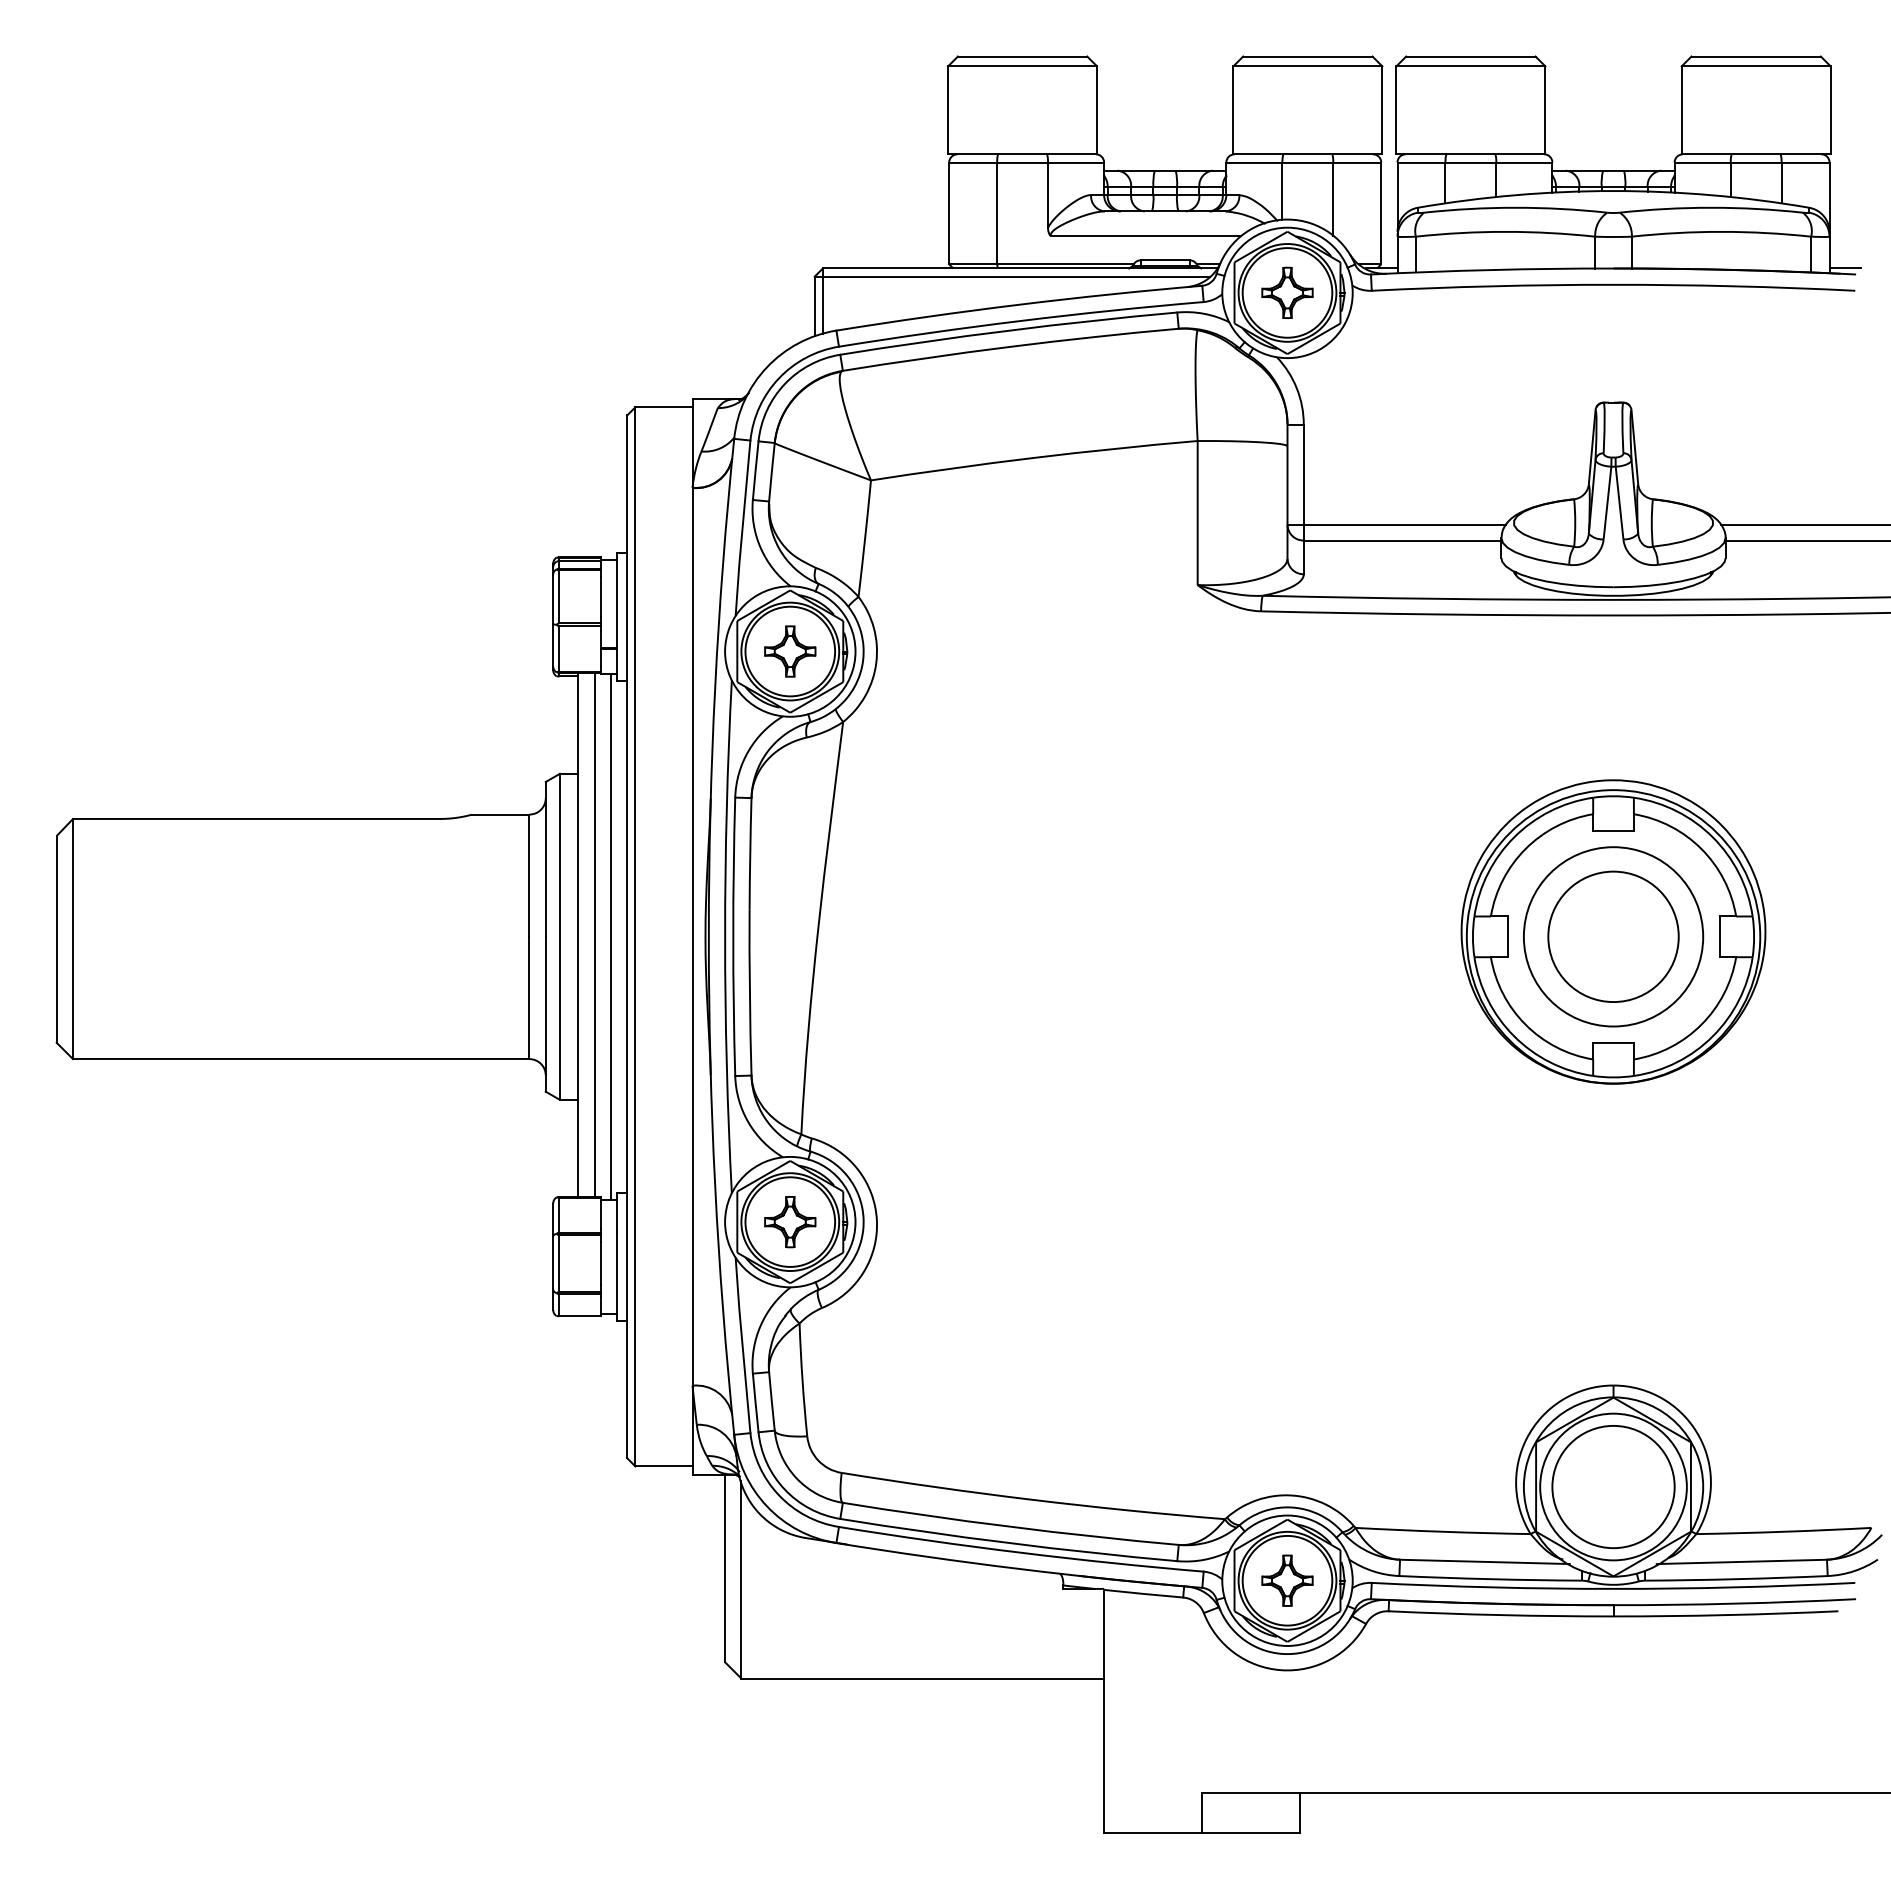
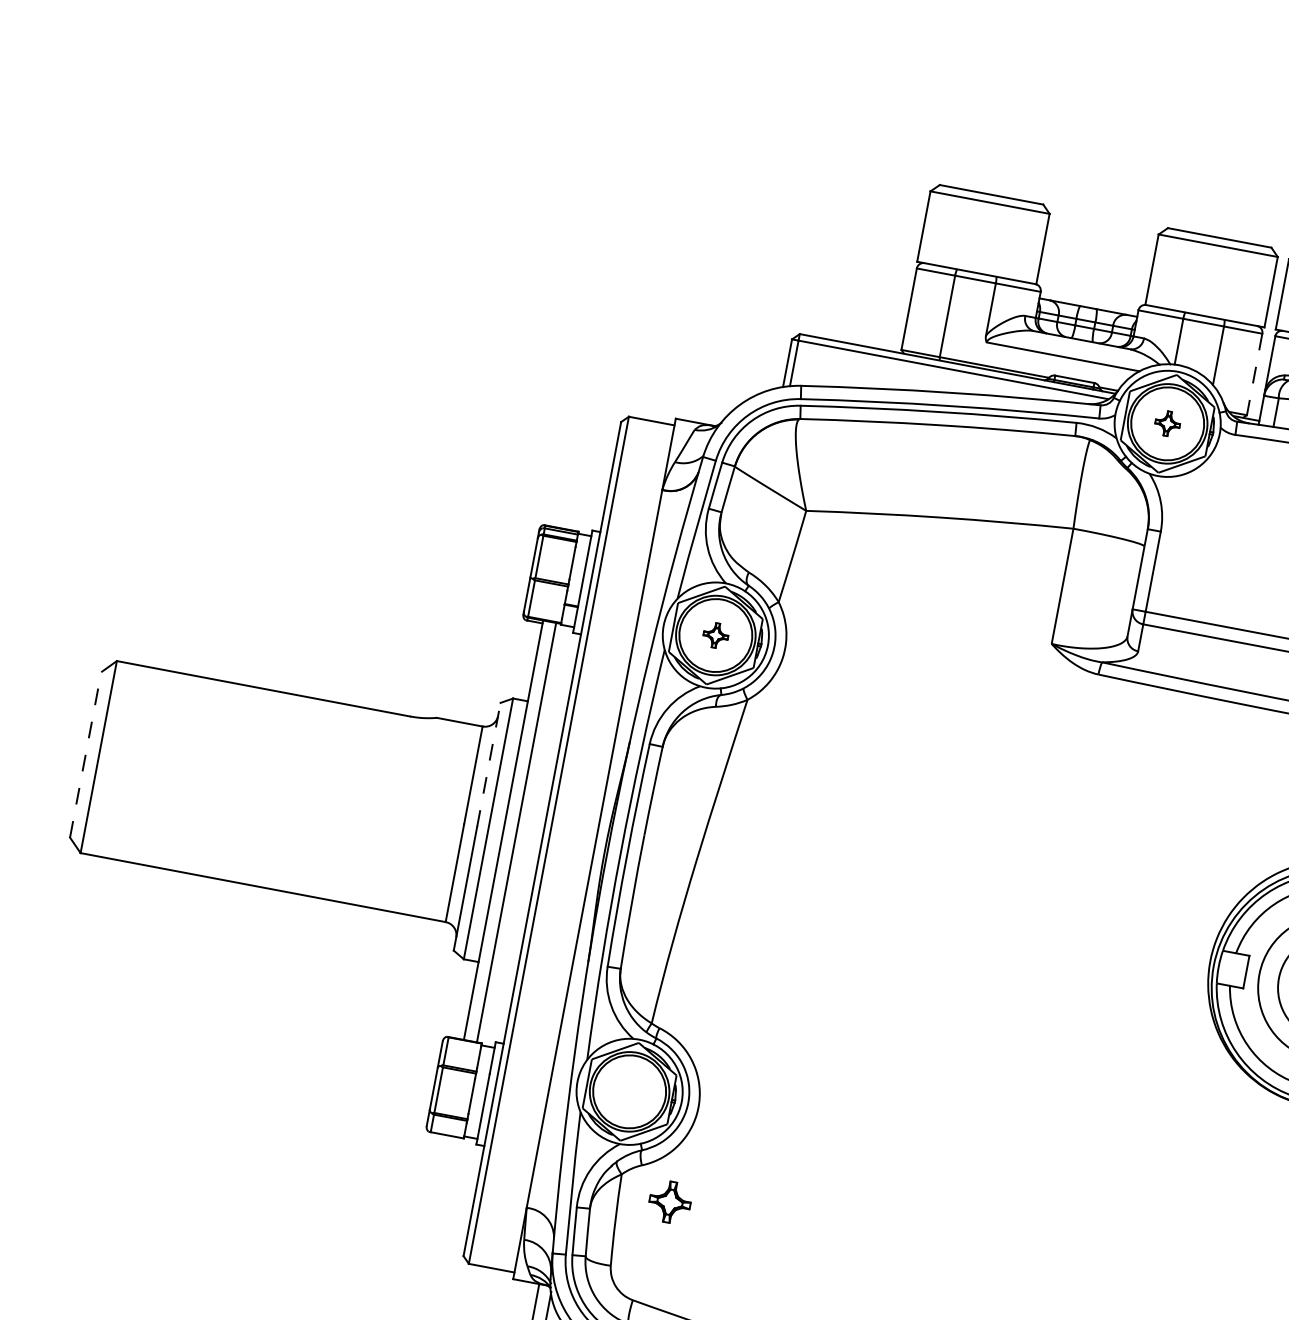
line: (1381, 213) -> (1254, 374), solid -> dashed
part: (1287, 292) -> (1167, 423), size x0.6
part: (790, 651) -> (716, 635), size x0.6
line: (545, 858) -> (488, 764), solid -> dashed
line: (610, 936) -> (529, 836), removed
line: (56, 938) -> (85, 754), solid -> dashed
part: (790, 1222) -> (670, 1202), moved

